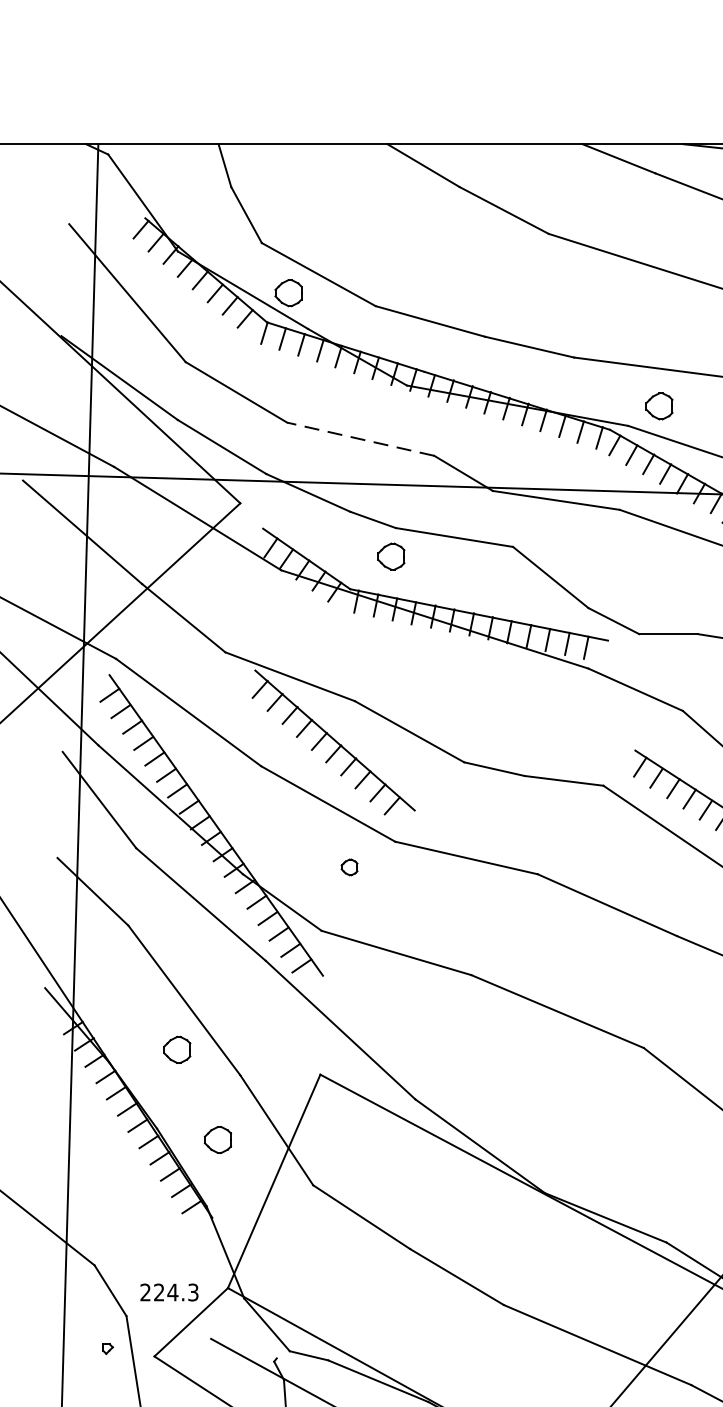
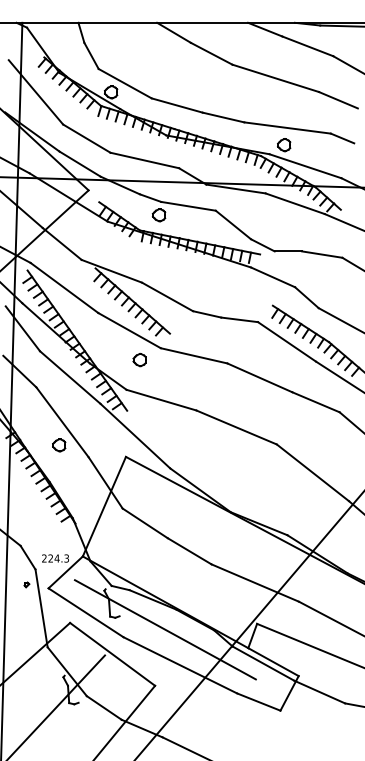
line: (360, 439) -> (144, 160), dashed -> solid
part: (349, 867) -> (139, 360), size x1.67
part: (218, 1140) -> (78, 487), removed

